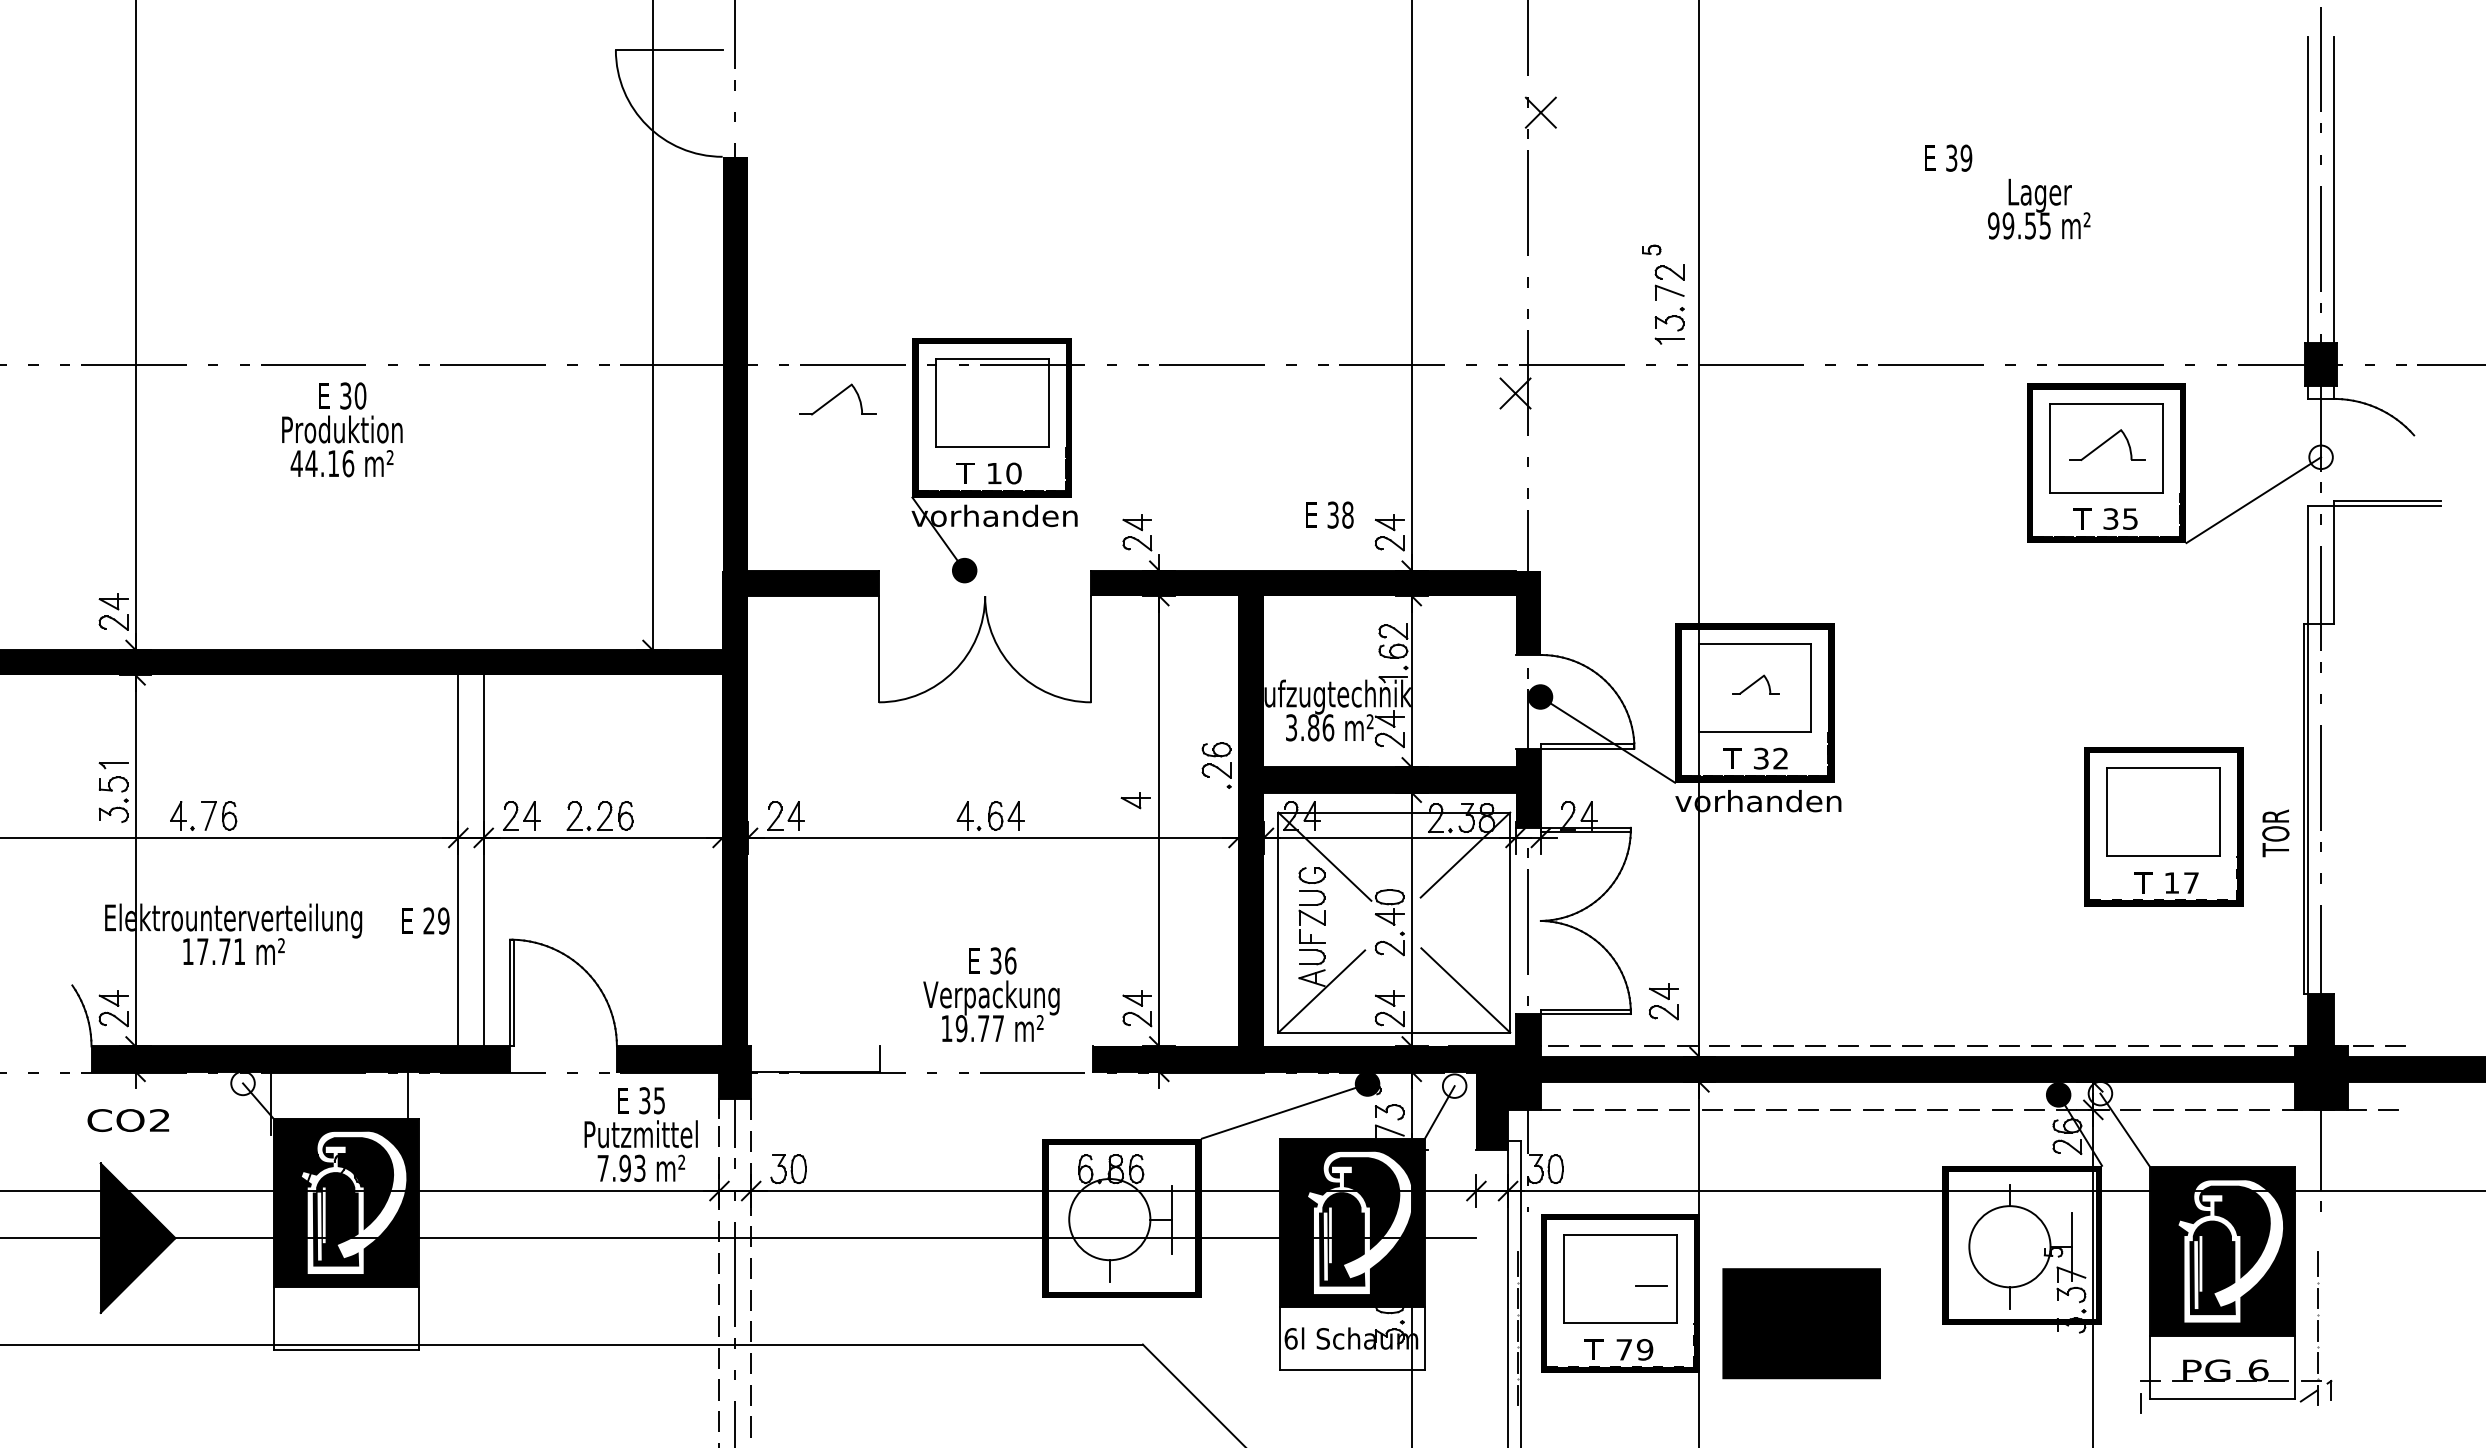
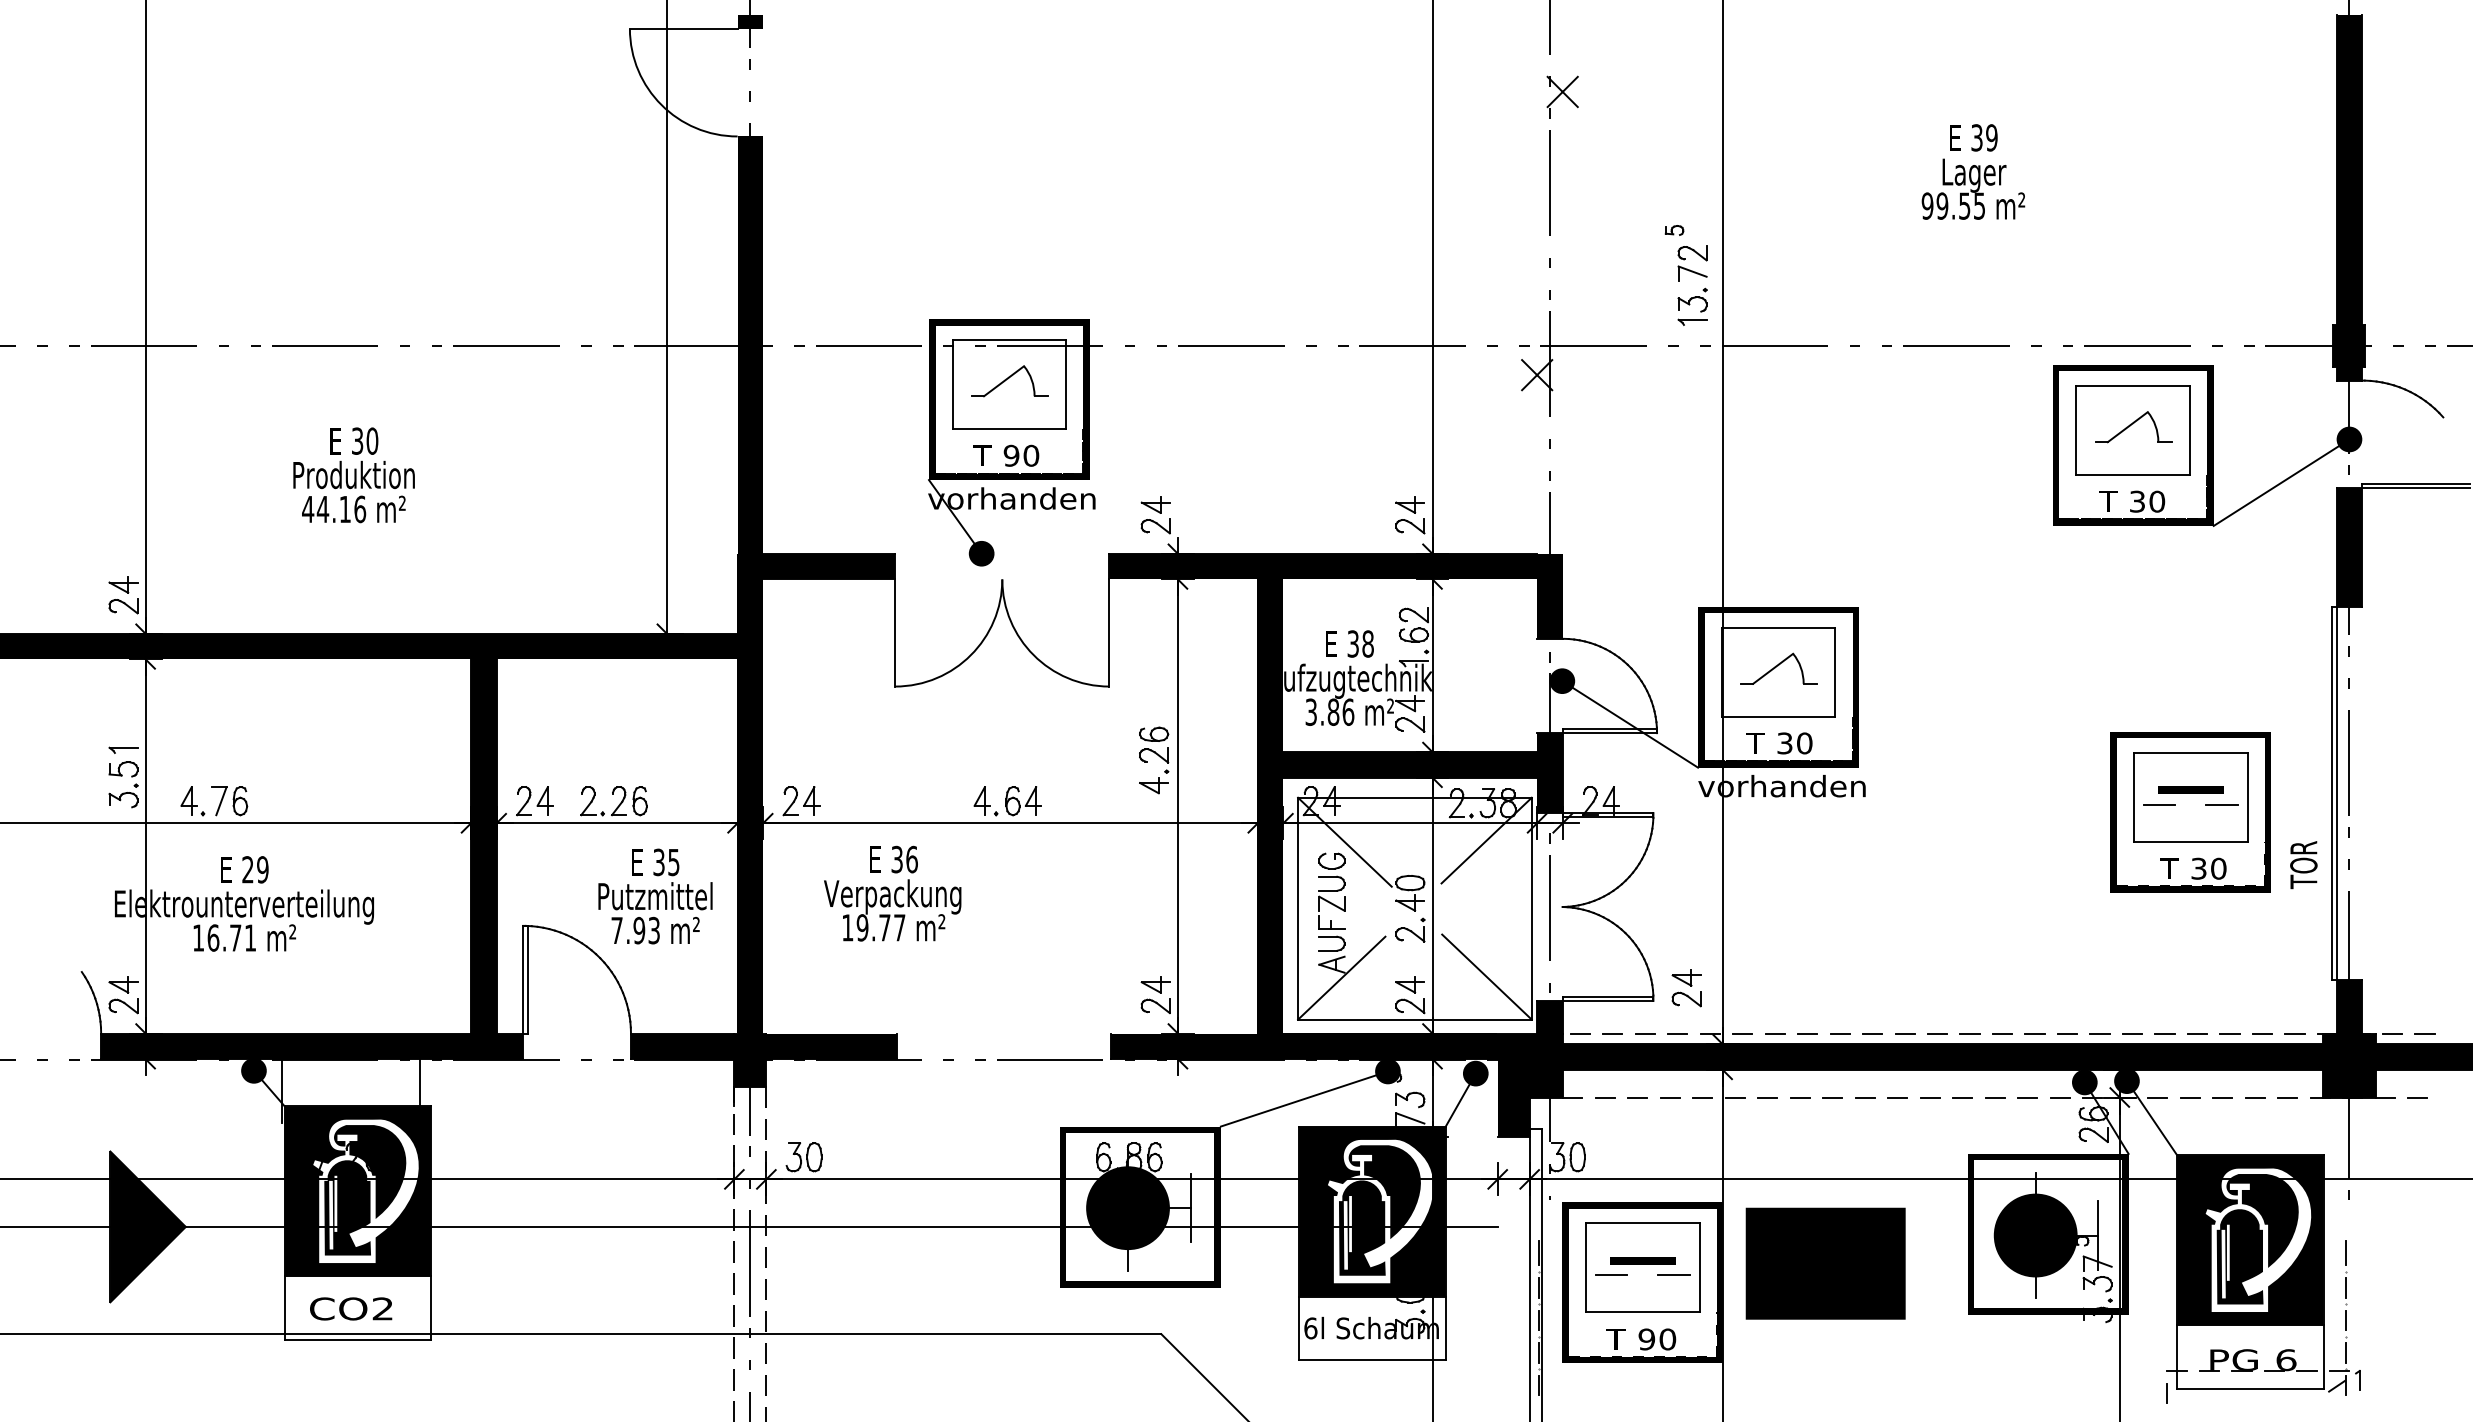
fill: (735, 43) -> (750, 22), added
fill: (2320, 189) -> (2348, 169), added
text: (2039, 208) -> (1973, 188), moved
fill: (2320, 391) -> (2348, 373), added
part: (837, 399) -> (1009, 381), moved
text: (342, 429) -> (354, 474), moved
fill: (2320, 457) -> (2348, 439), added
text: (993, 473) -> (1010, 455), 10 -> 90
text: (1329, 514) -> (1349, 643), moved
text: (2130, 518) -> (2157, 501), 35 -> 30
fill: (2320, 564) -> (2348, 547), added
part: (1755, 684) -> (1779, 668), size x1.67
text: (1780, 758) -> (1804, 743), 32 -> 30
part: (1216, 765) -> (1153, 750), moved
fill: (2163, 804) -> (2190, 789), added
line: (2132, 819) -> (2159, 804), added
line: (2194, 819) -> (2221, 804), added
text: (2275, 833) -> (2303, 865), moved
fill: (470, 860) -> (483, 846), added
text: (2181, 882) -> (2208, 868), 17 -> 30
text: (425, 920) -> (244, 869), moved
text: (202, 951) -> (213, 937), 17.71 -> 16.71
text: (991, 994) -> (892, 893), moved
fill: (815, 1058) -> (831, 1045), added
fill: (242, 1083) -> (253, 1070), added
fill: (1454, 1085) -> (1475, 1072), added
fill: (2100, 1093) -> (2127, 1081), added
text: (128, 1120) -> (351, 1308), moved
text: (640, 1134) -> (654, 896), moved
fill: (1109, 1219) -> (1127, 1208), added
fill: (2009, 1246) -> (2035, 1235), added
fill: (1620, 1271) -> (1642, 1260), added
line: (1588, 1286) -> (1610, 1275), added
part: (1801, 1323) -> (1825, 1263), moved
text: (1634, 1349) -> (1657, 1339), 79 -> 90

